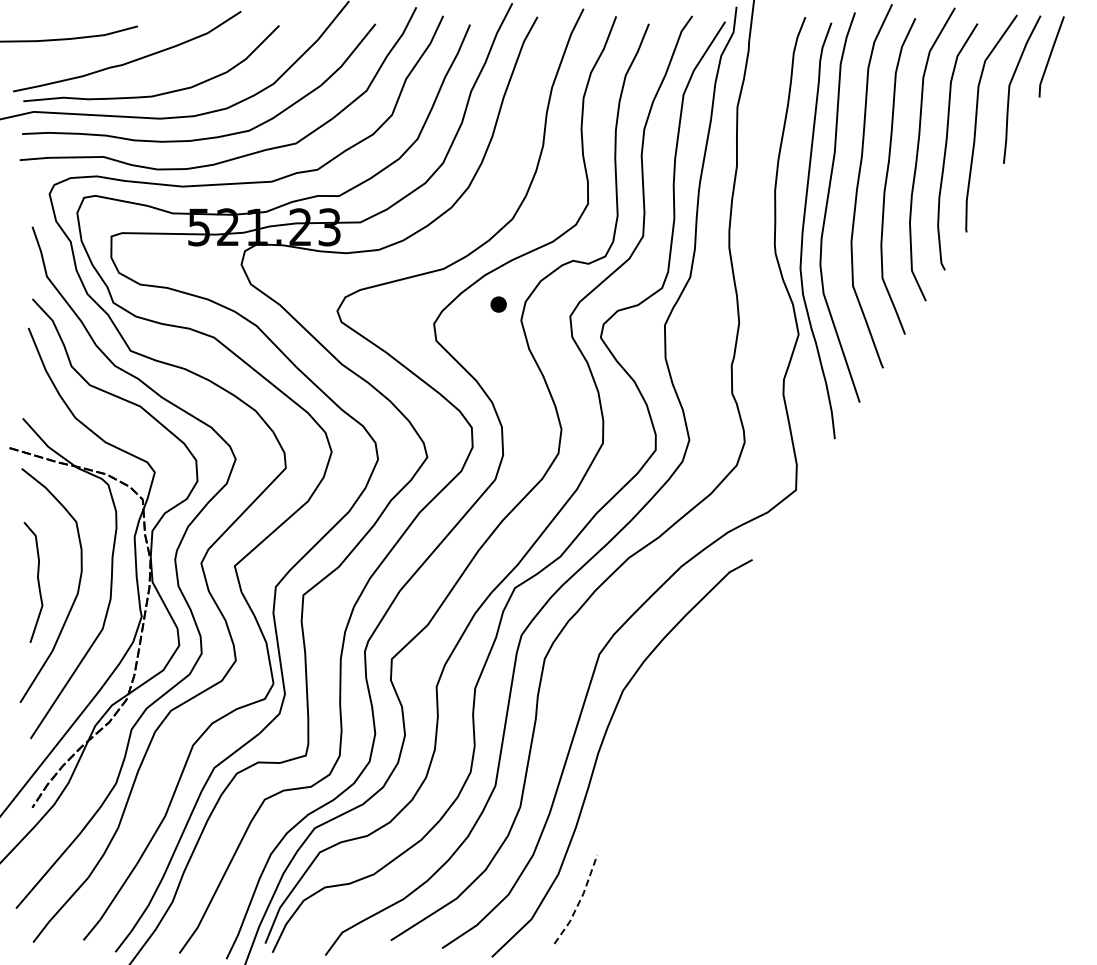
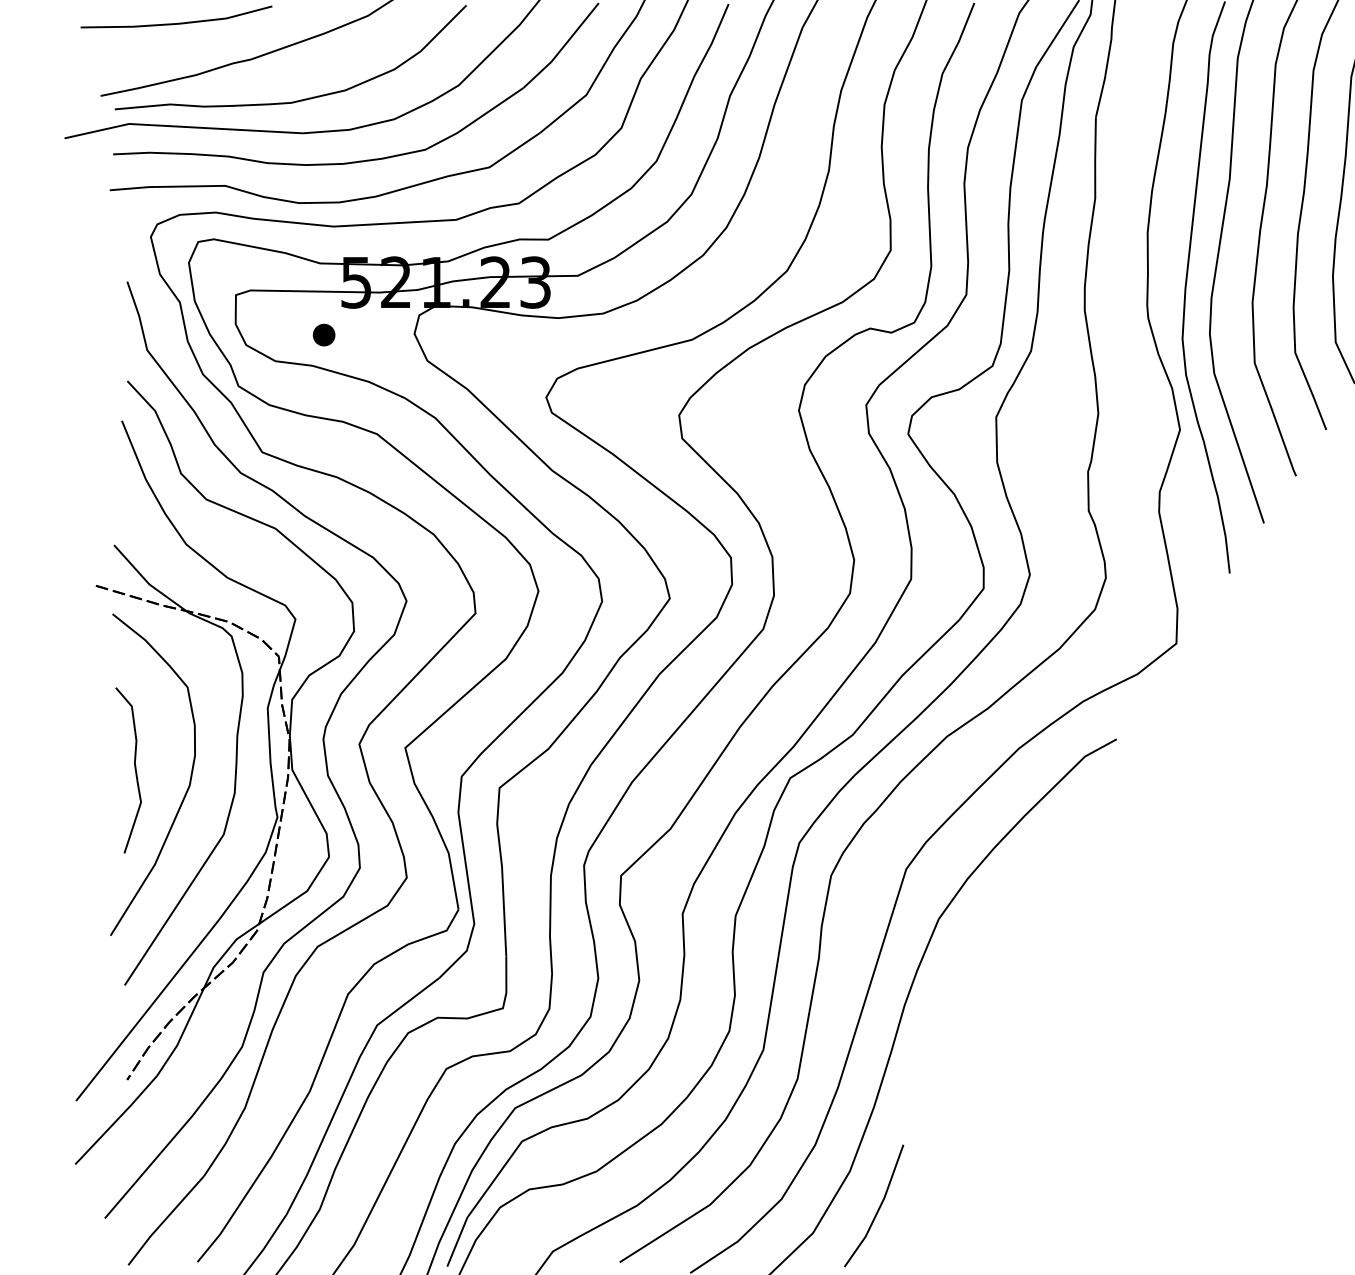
part: (498, 304) -> (323, 334), moved
line: (580, 900) -> (880, 1207), dashed -> solid

